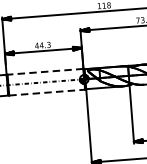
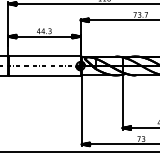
line: (45, 72) -> (44, 56), dashed -> solid
line: (46, 92) -> (44, 75), dashed -> solid

